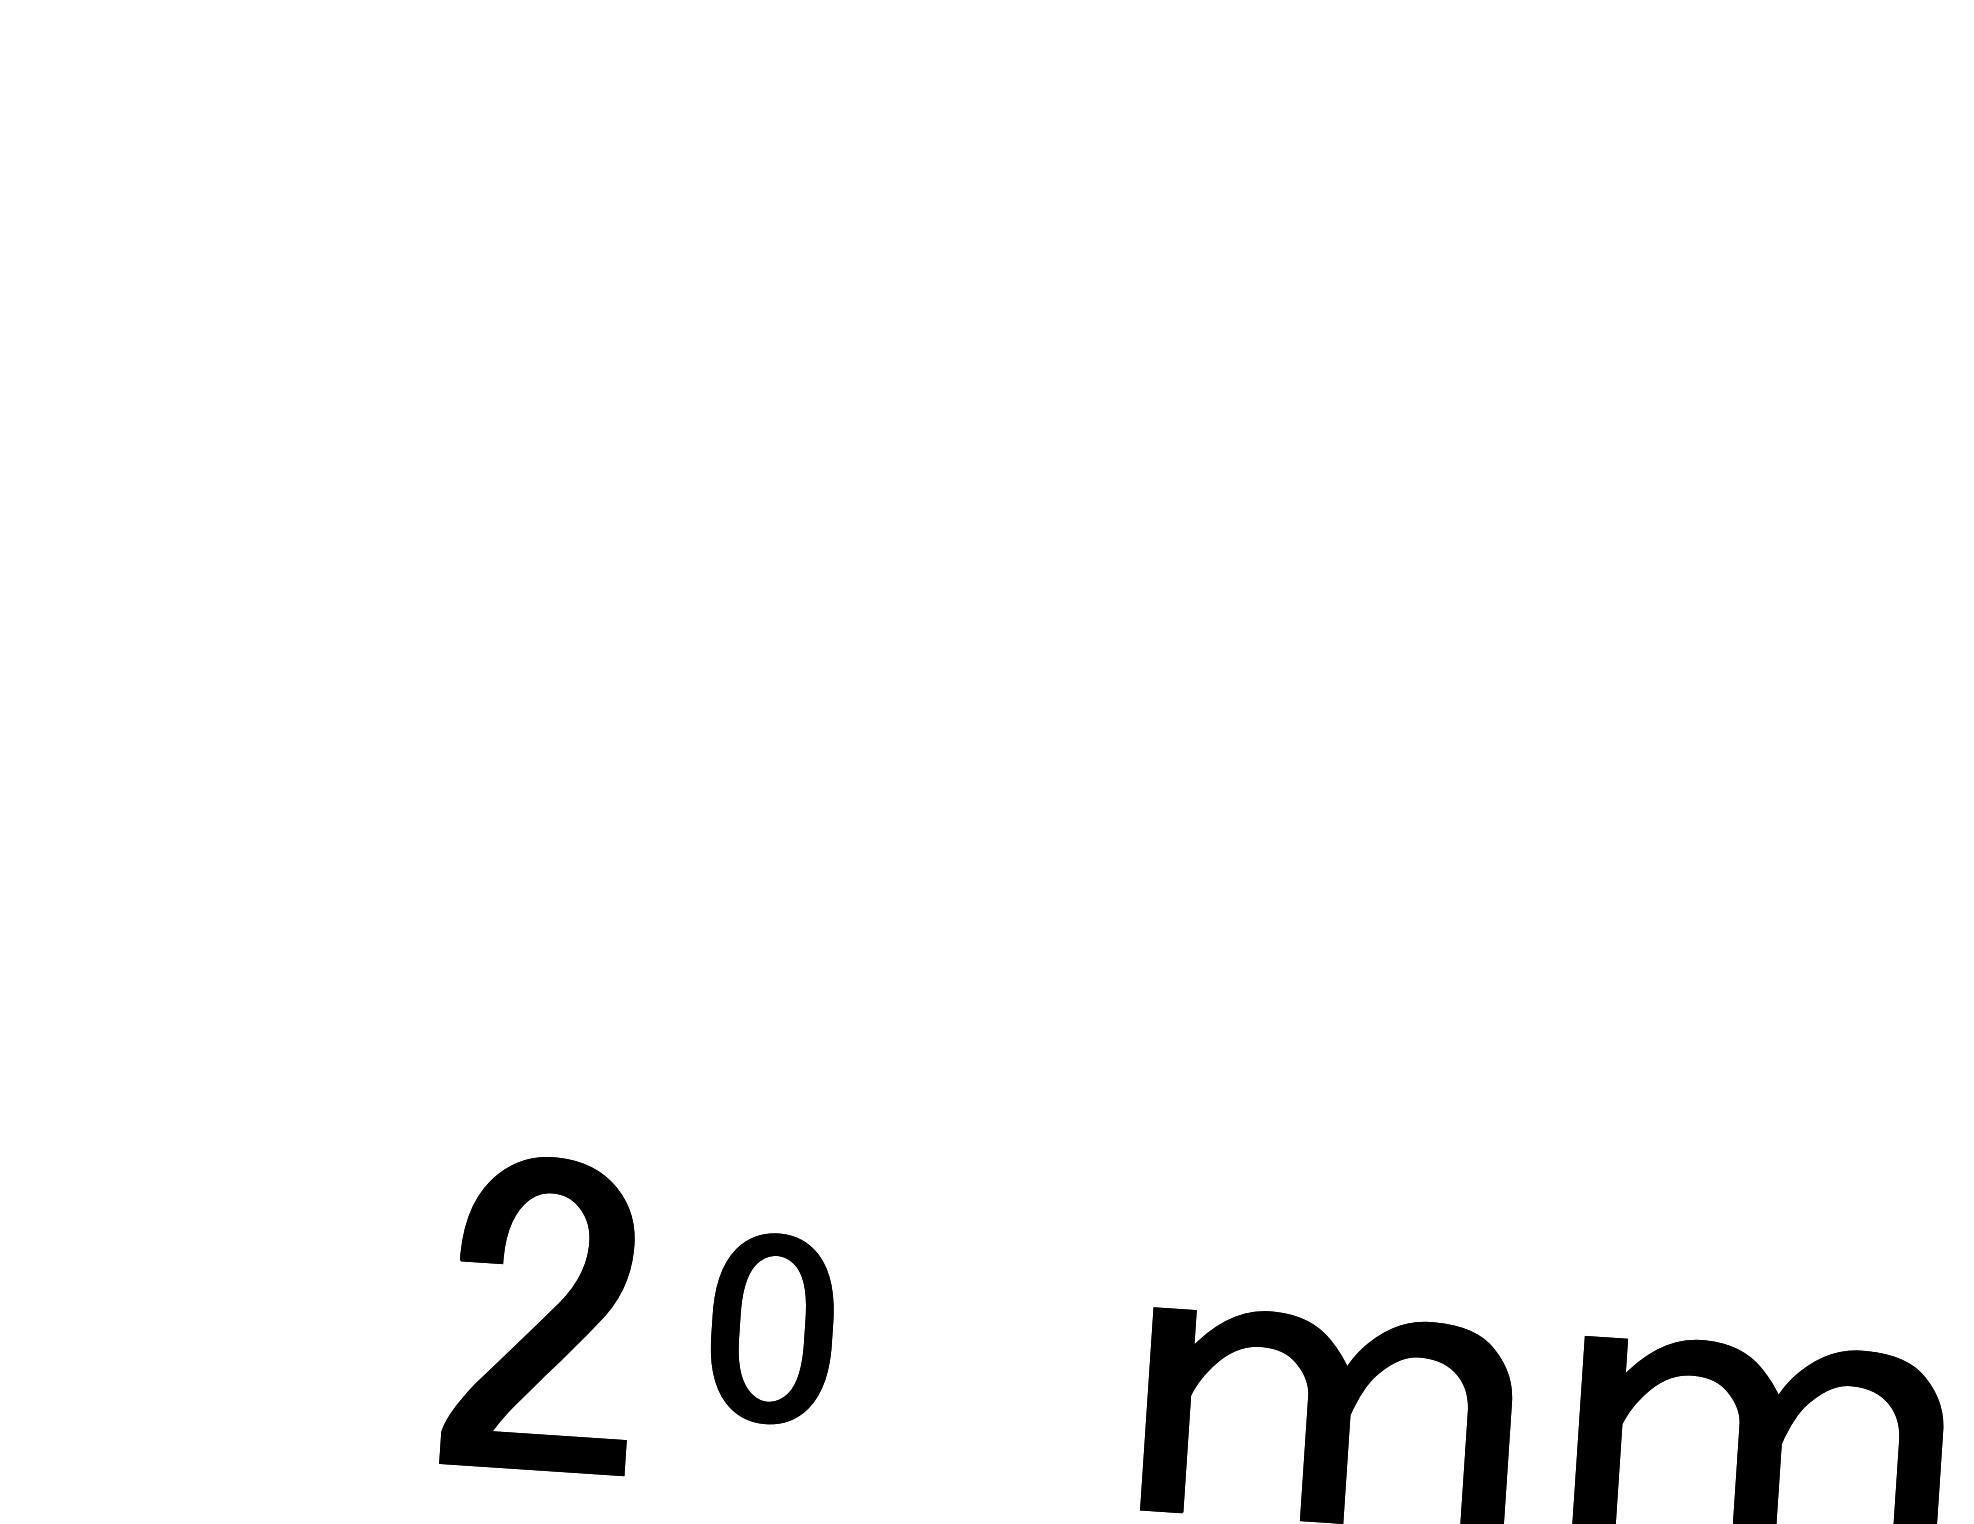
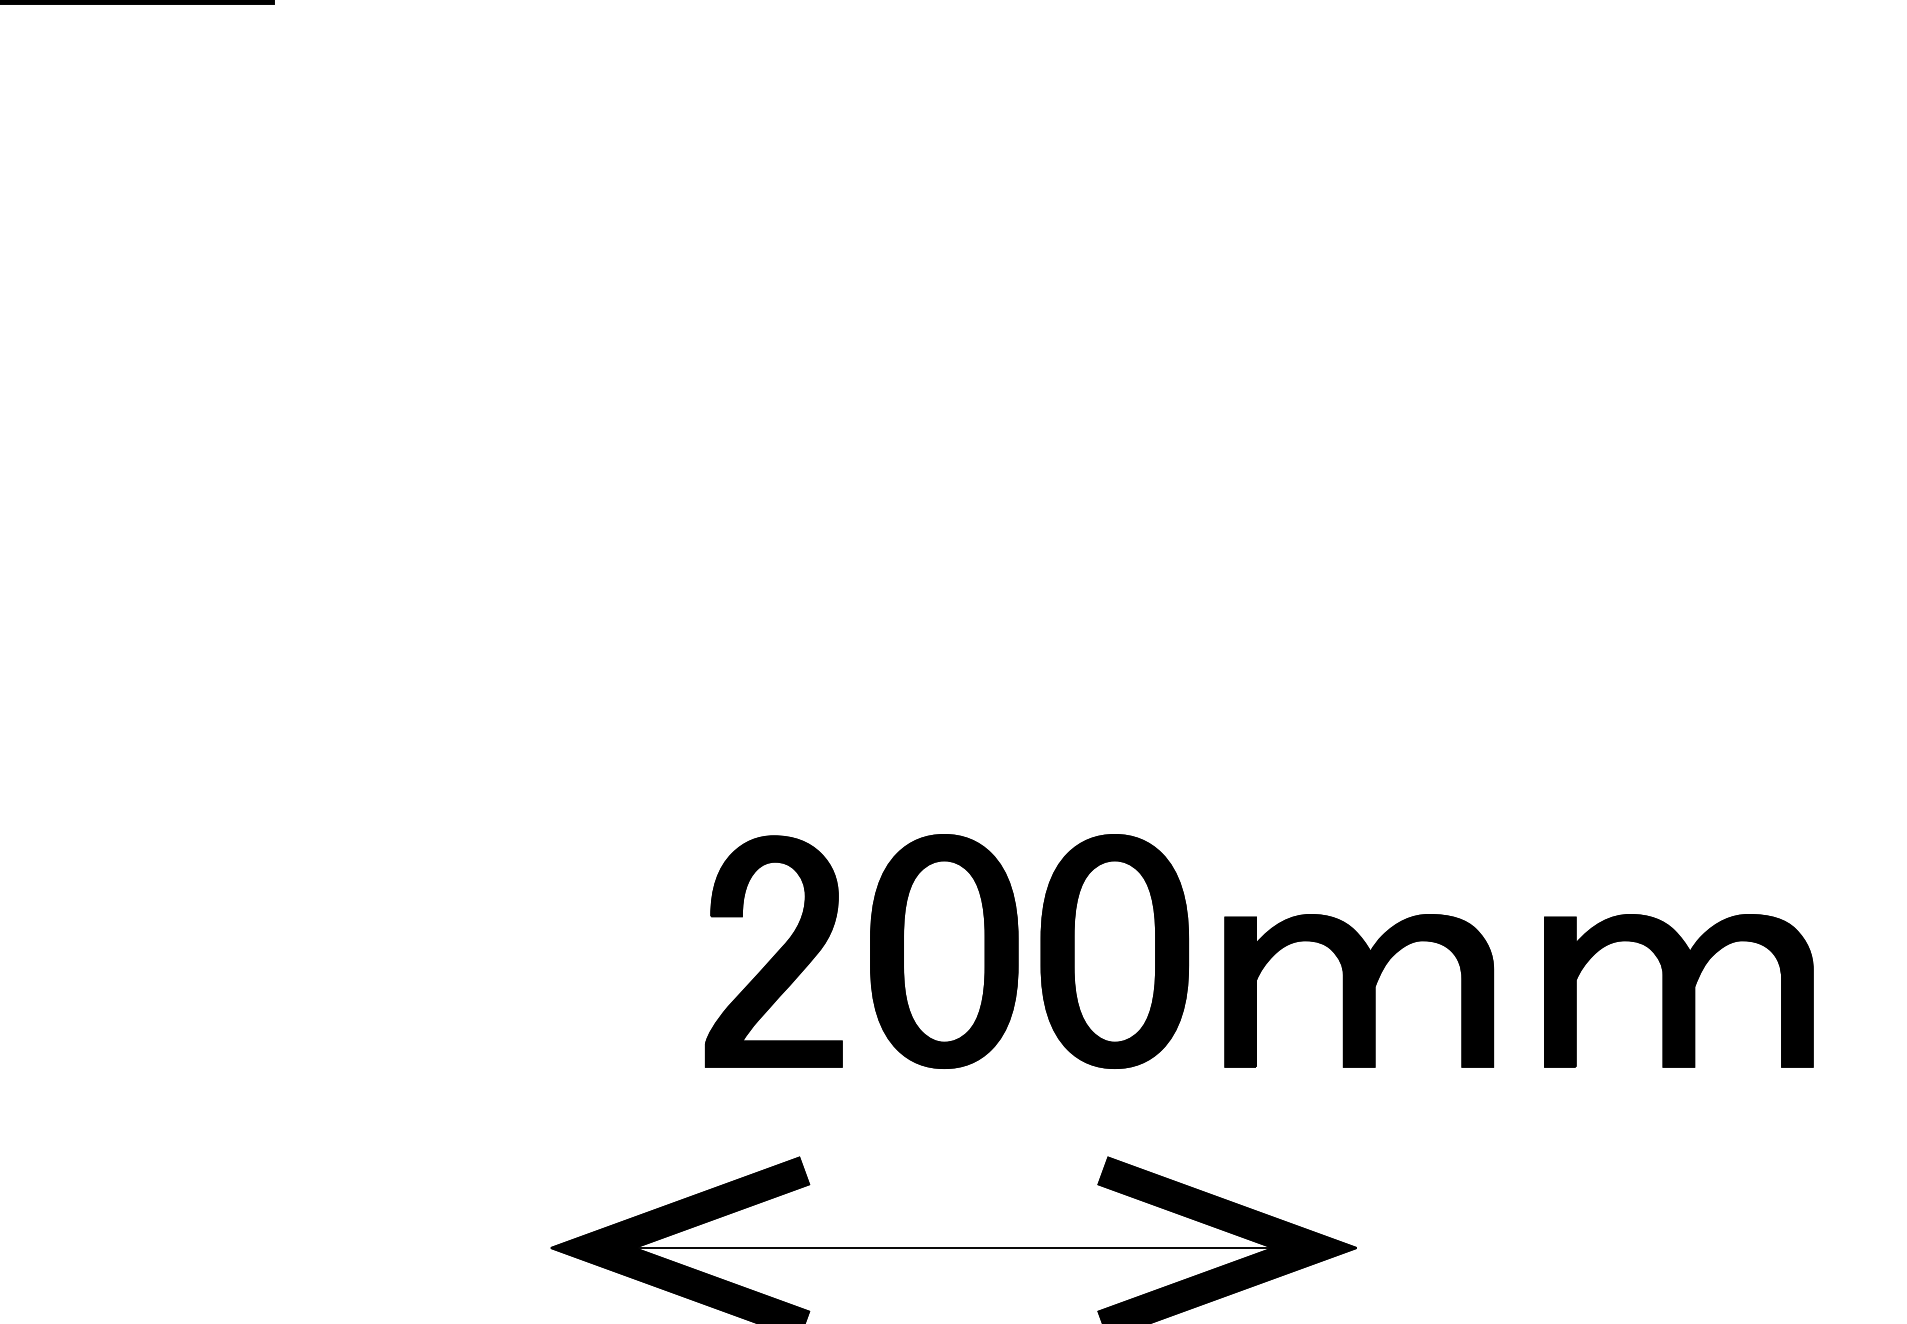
part: (772, 1328) -> (944, 951), size x1.67
part: (1001, 1344) -> (1114, 951), added

